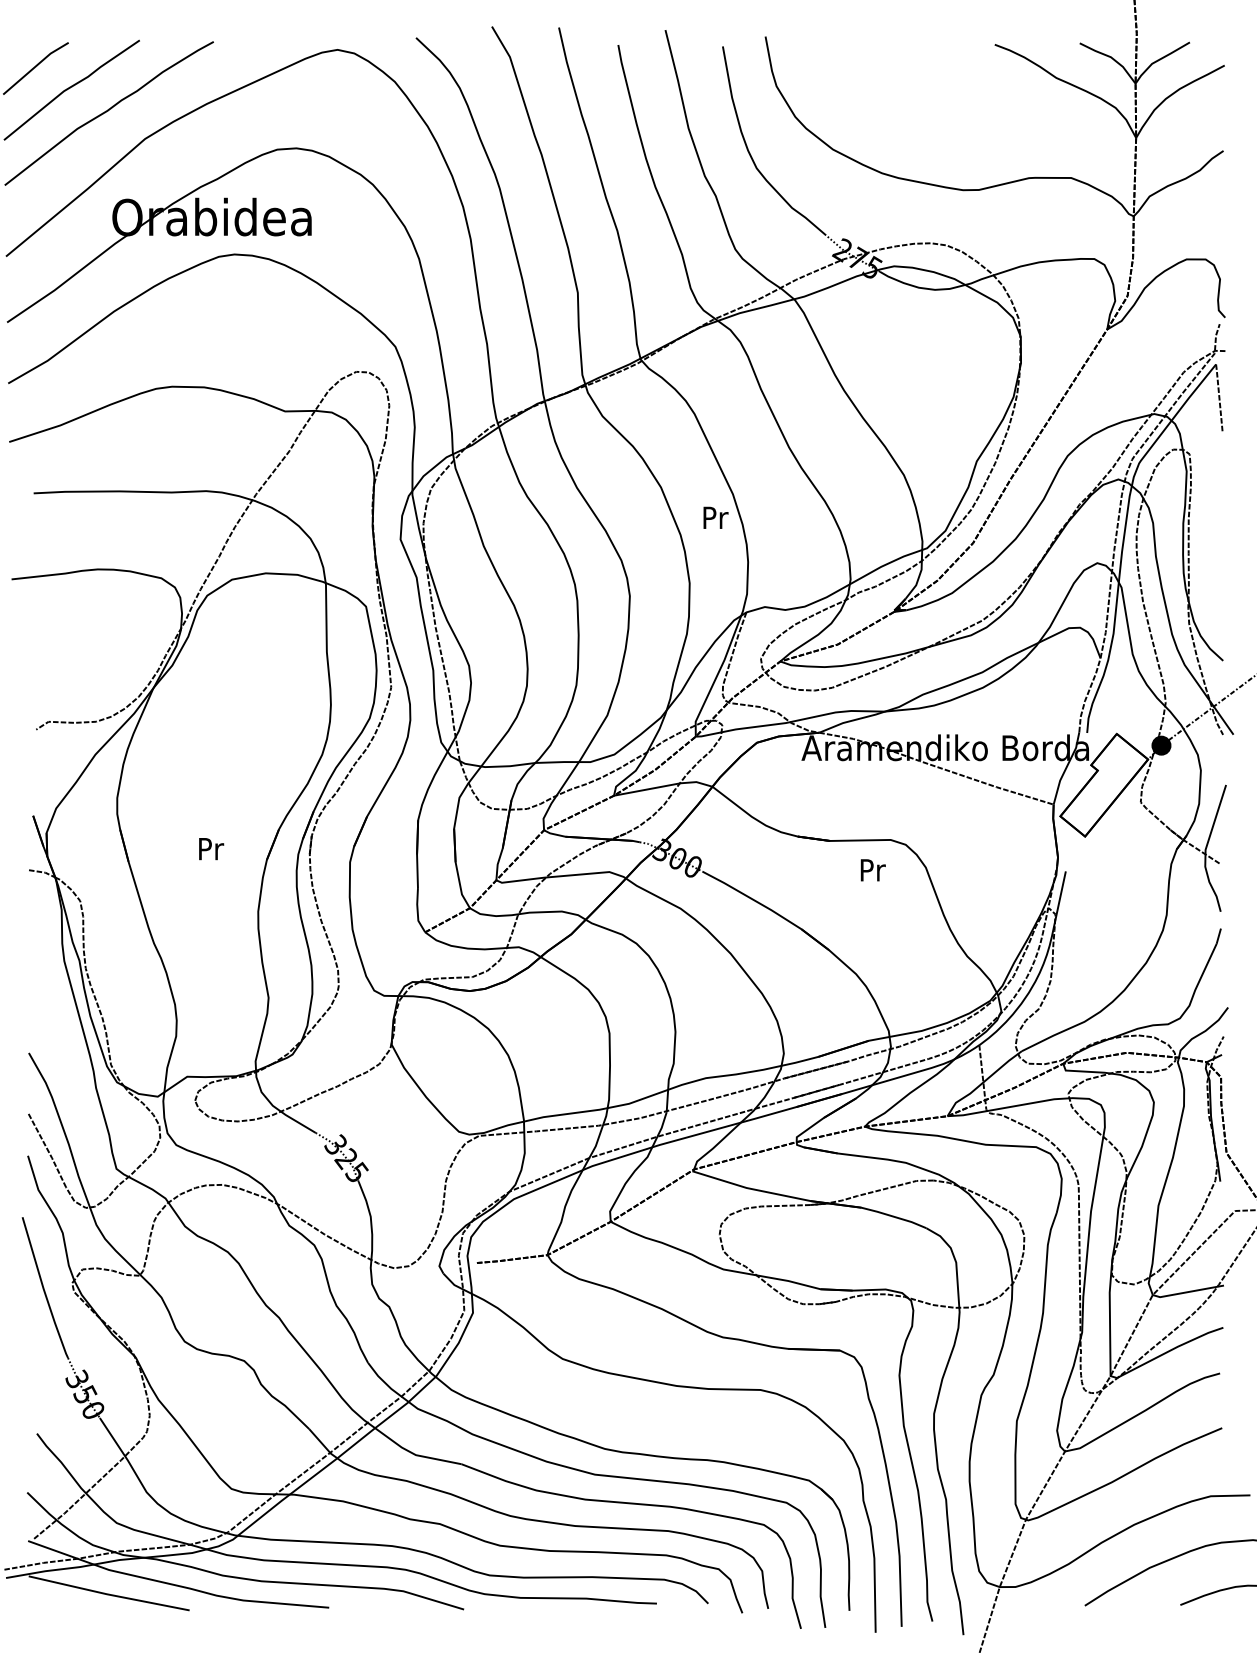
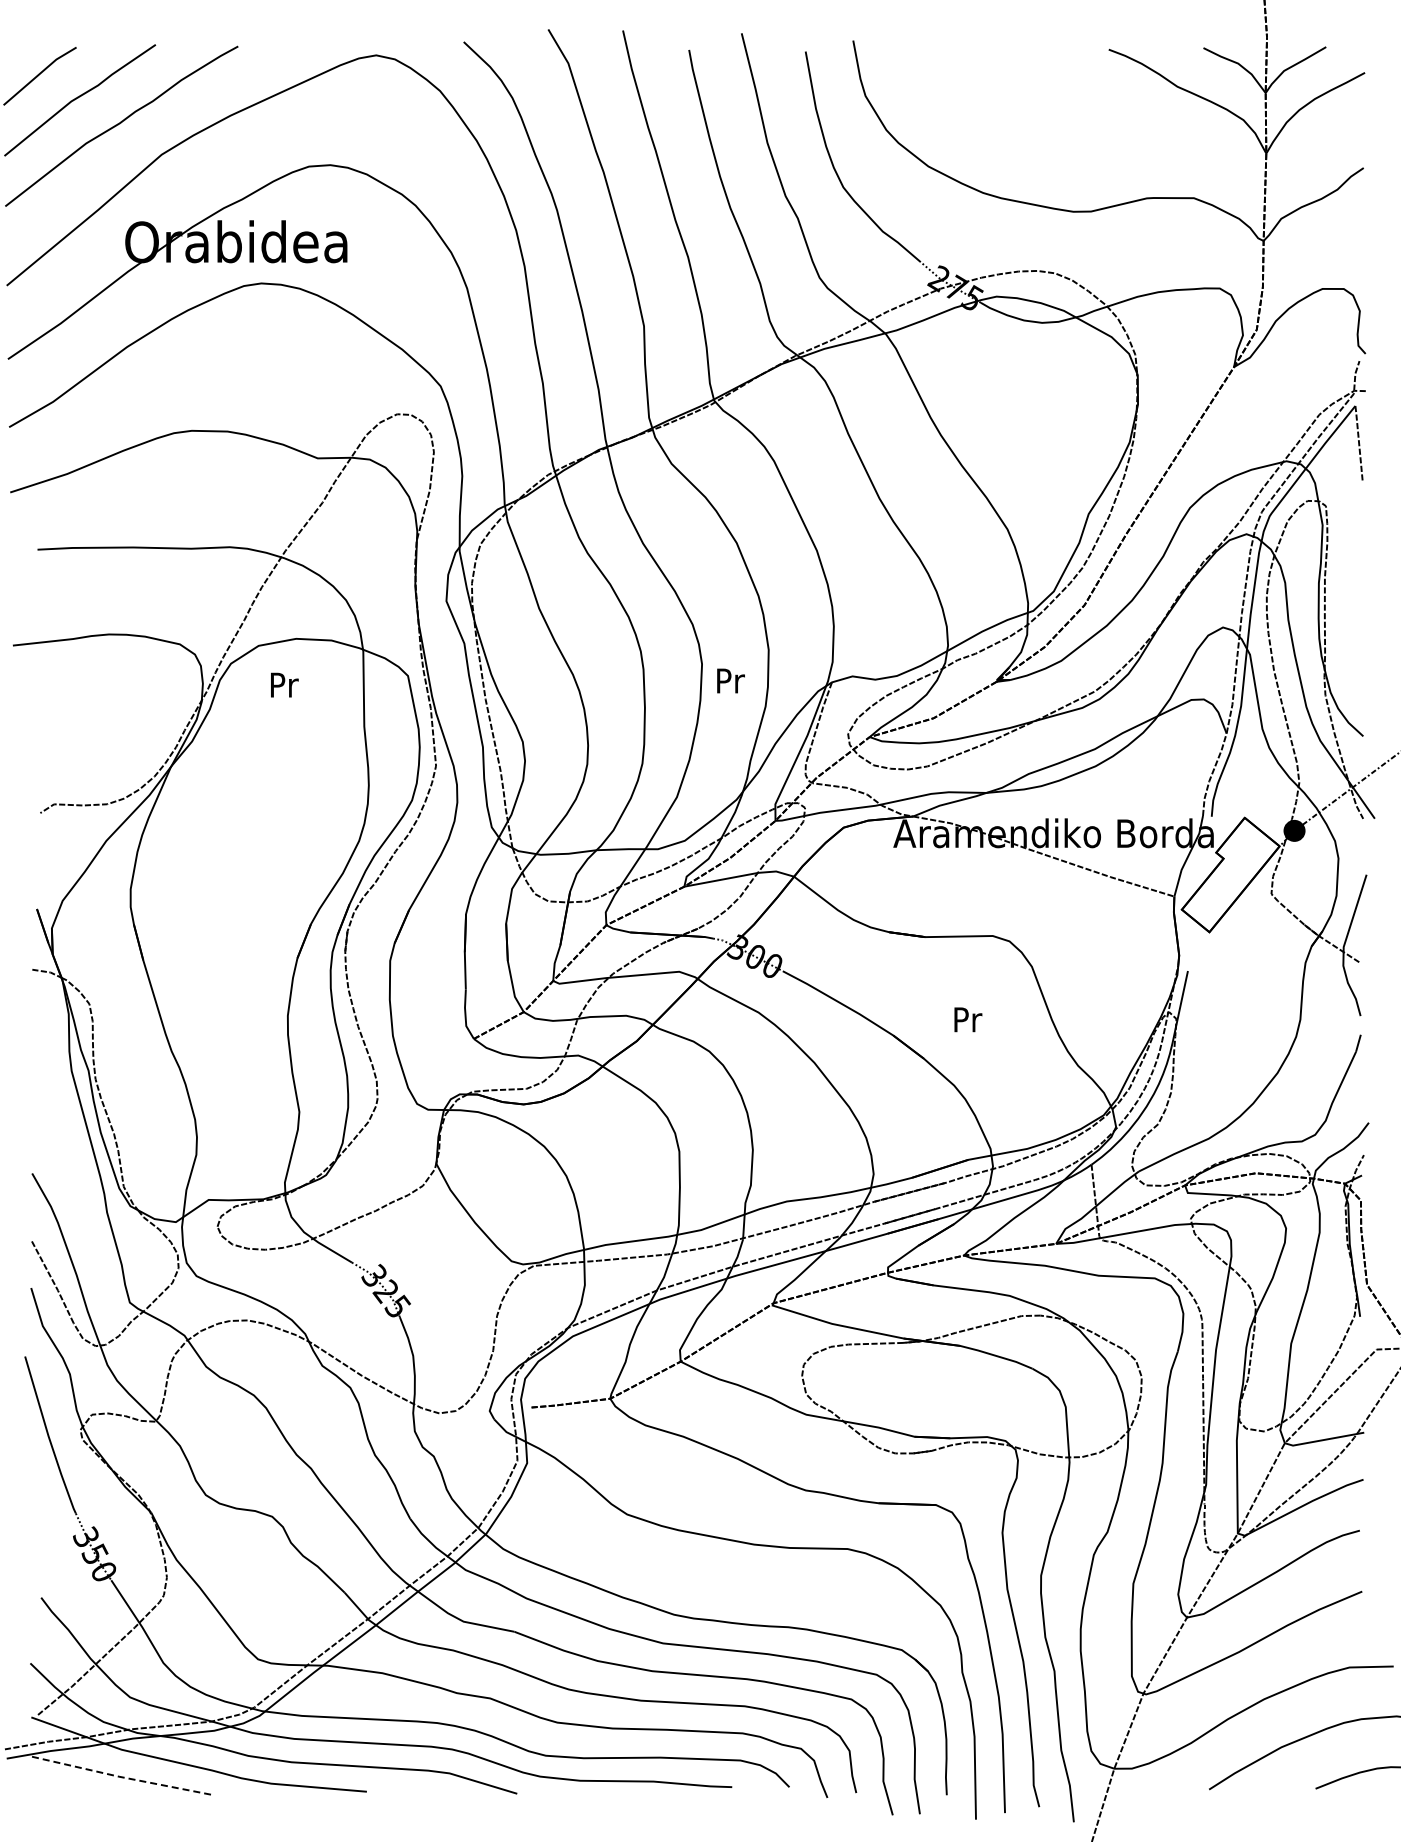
text: (715, 517) -> (730, 680), moved
text: (211, 848) -> (284, 684), moved
text: (873, 870) -> (968, 1019), moved
line: (108, 1594) -> (120, 1777), solid -> dashed

